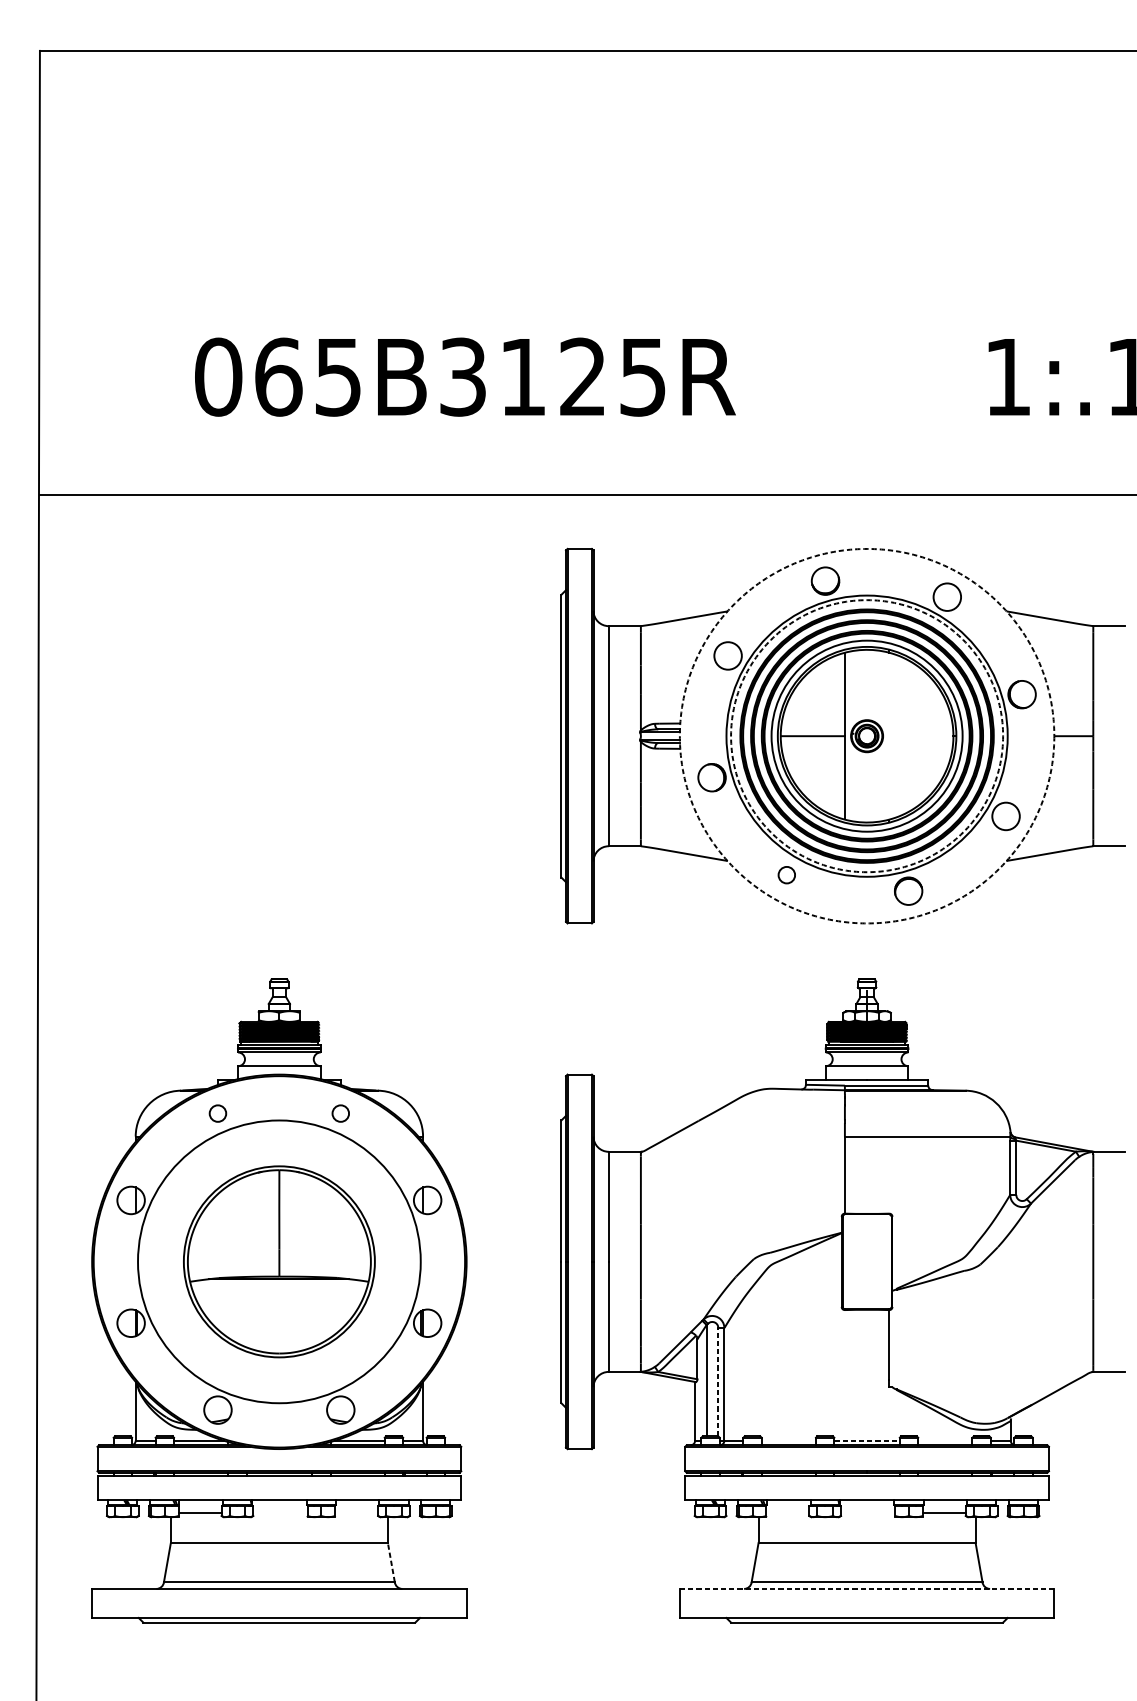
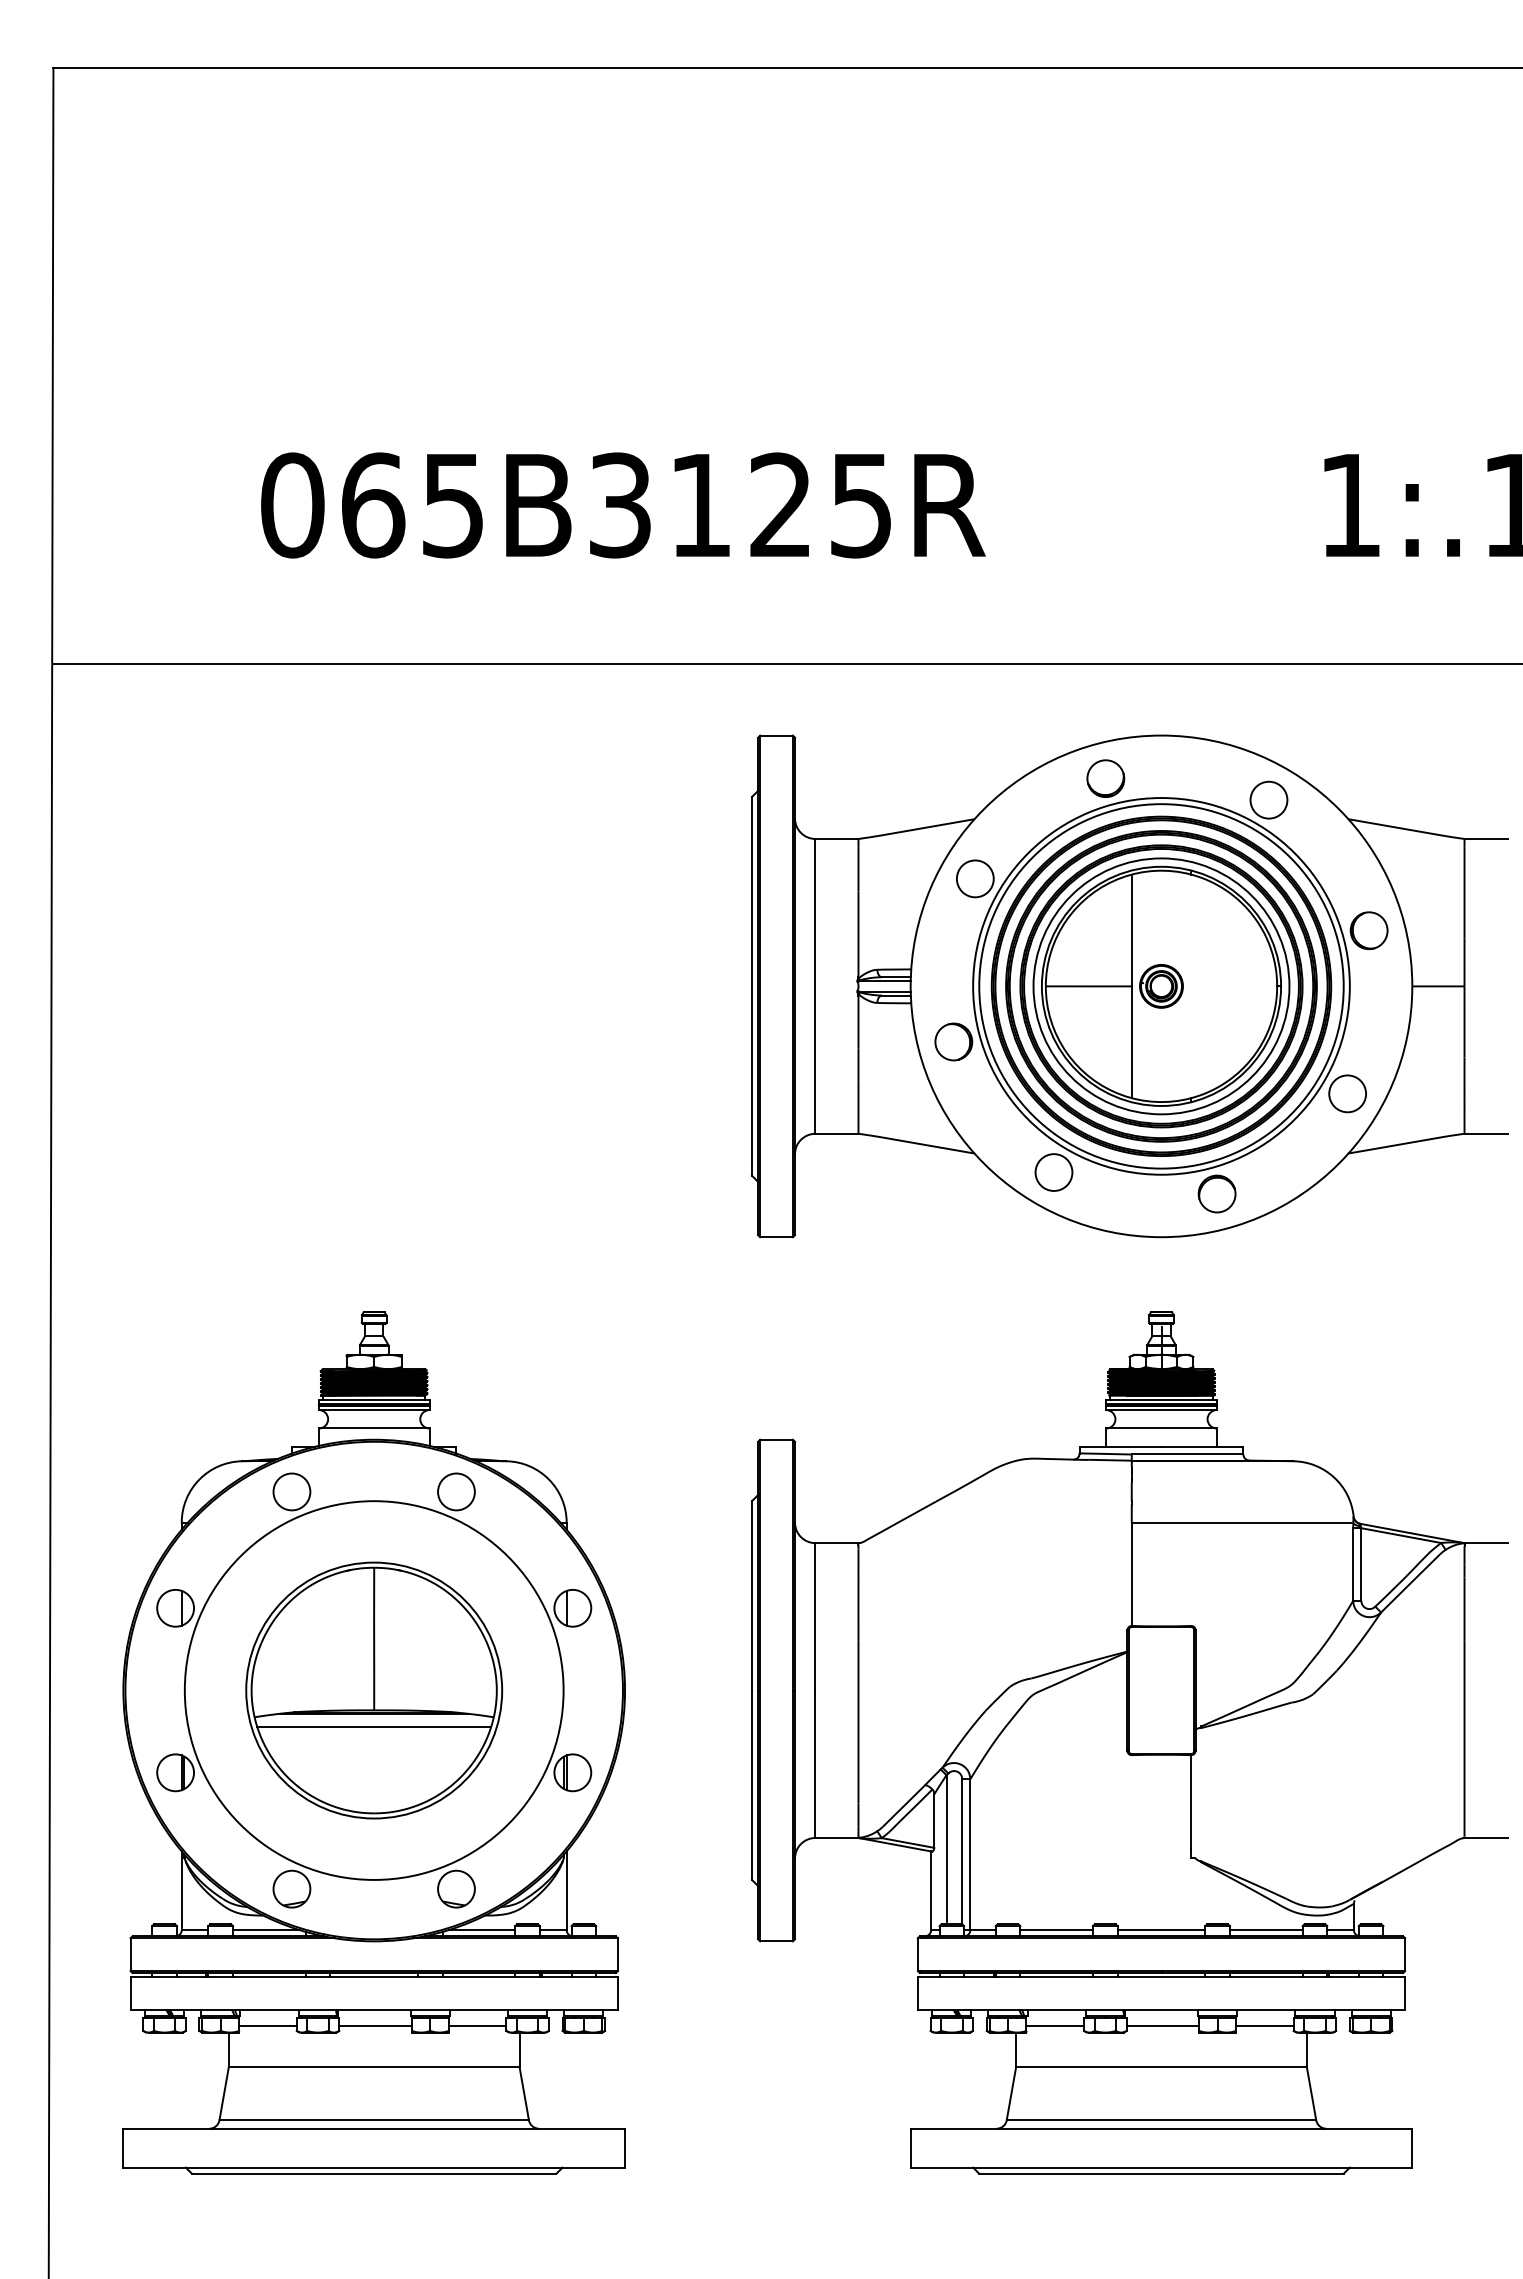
circle: (867, 736) -> (1161, 986), dashed -> solid
circle: (867, 736) -> (1161, 986), dashed -> solid
circle: (786, 875) -> (1053, 1172), size x1.67
circle: (217, 1113) -> (291, 1491), size x1.67
circle: (340, 1113) -> (456, 1491), size x1.67
line: (279, 1289) -> (374, 1727), added
line: (718, 1382) -> (962, 1851), dashed -> solid
line: (788, 1440) -> (1056, 1930), added
line: (867, 1440) -> (1161, 1930), dashed -> solid
line: (944, 1440) -> (1265, 1930), added
line: (280, 1512) -> (375, 2026), added
line: (356, 1512) -> (477, 2026), added
line: (787, 1512) -> (1055, 2026), added
line: (867, 1512) -> (1162, 2026), added
line: (391, 1562) -> (524, 2093), dashed -> solid
line: (867, 1588) -> (1161, 2128), dashed -> solid

